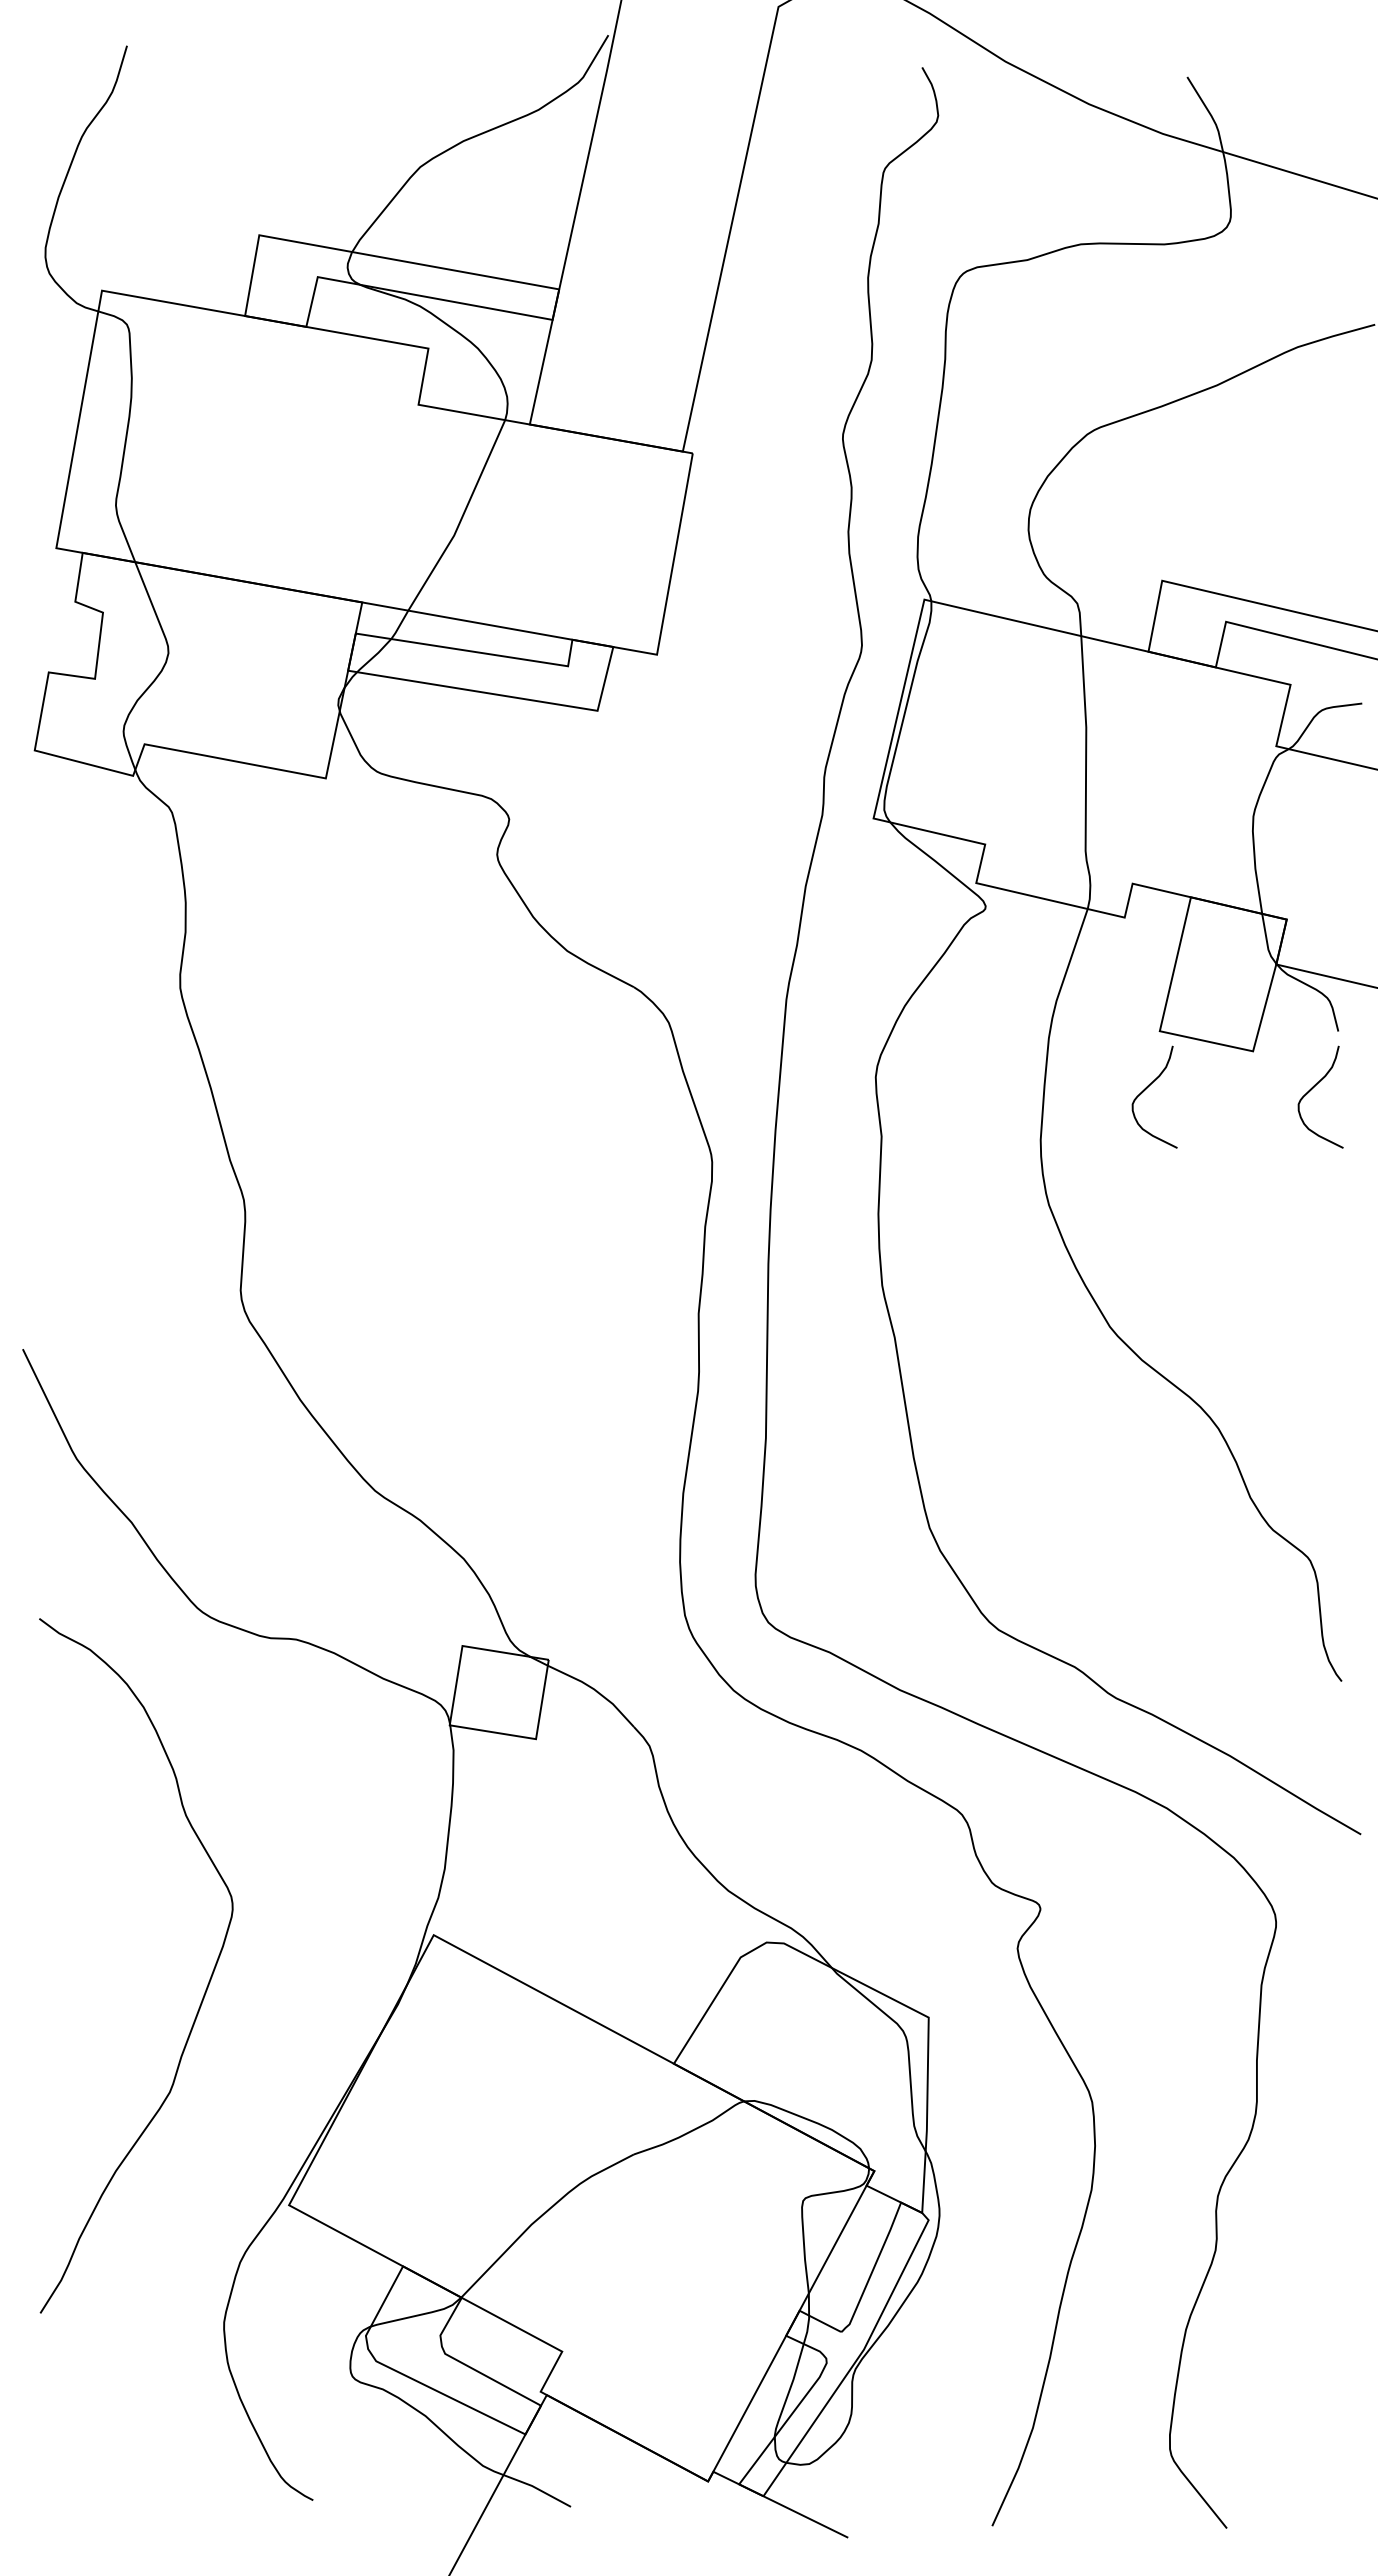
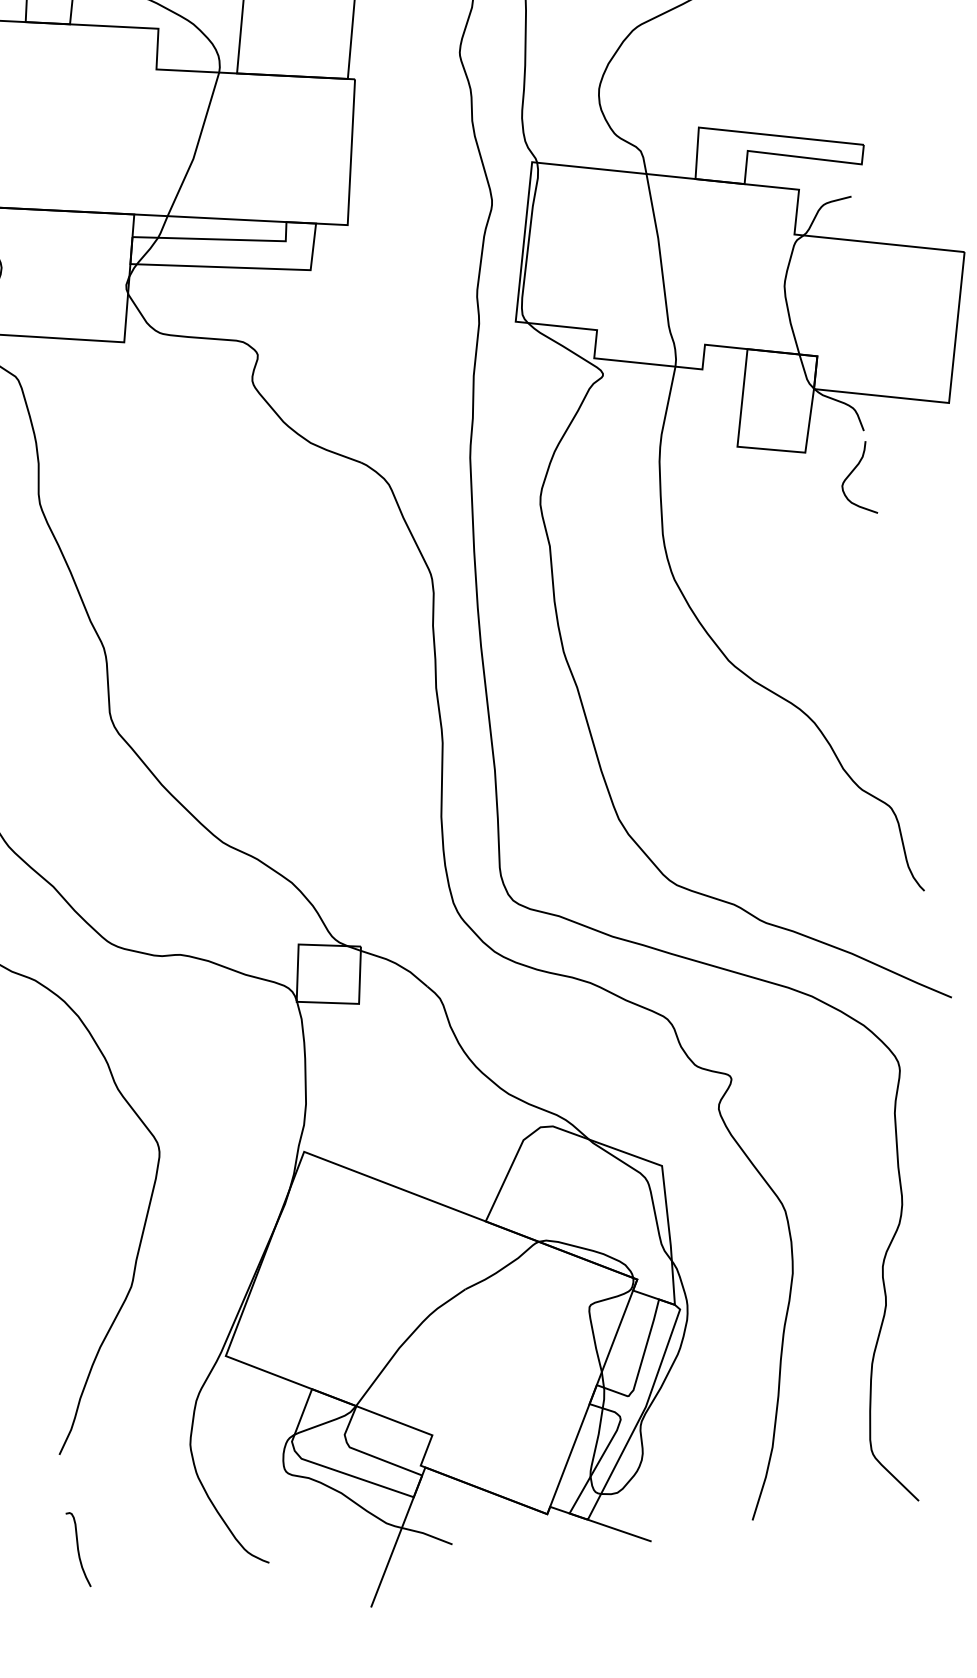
curve: (1147, 1088) -> (733, 488), removed
curve: (49, 2448) -> (77, 1549), added

